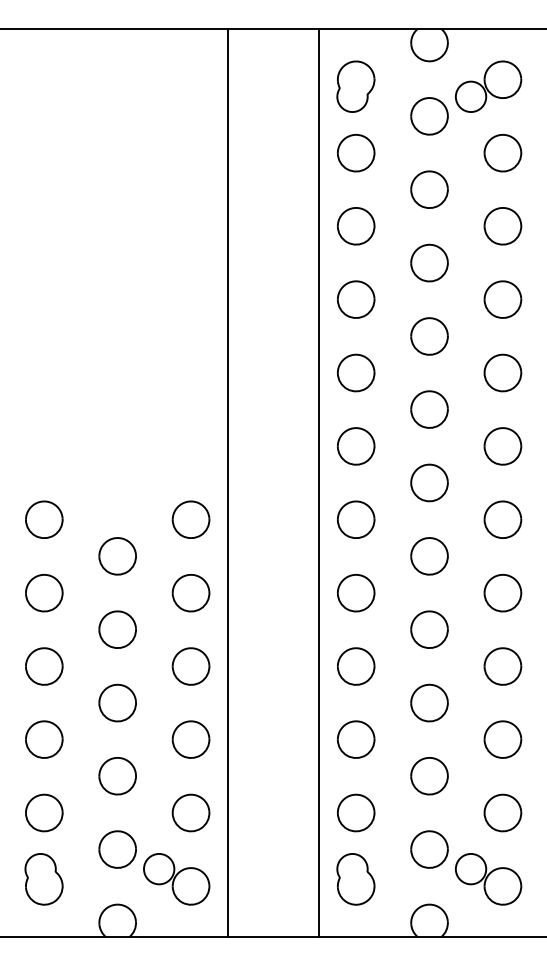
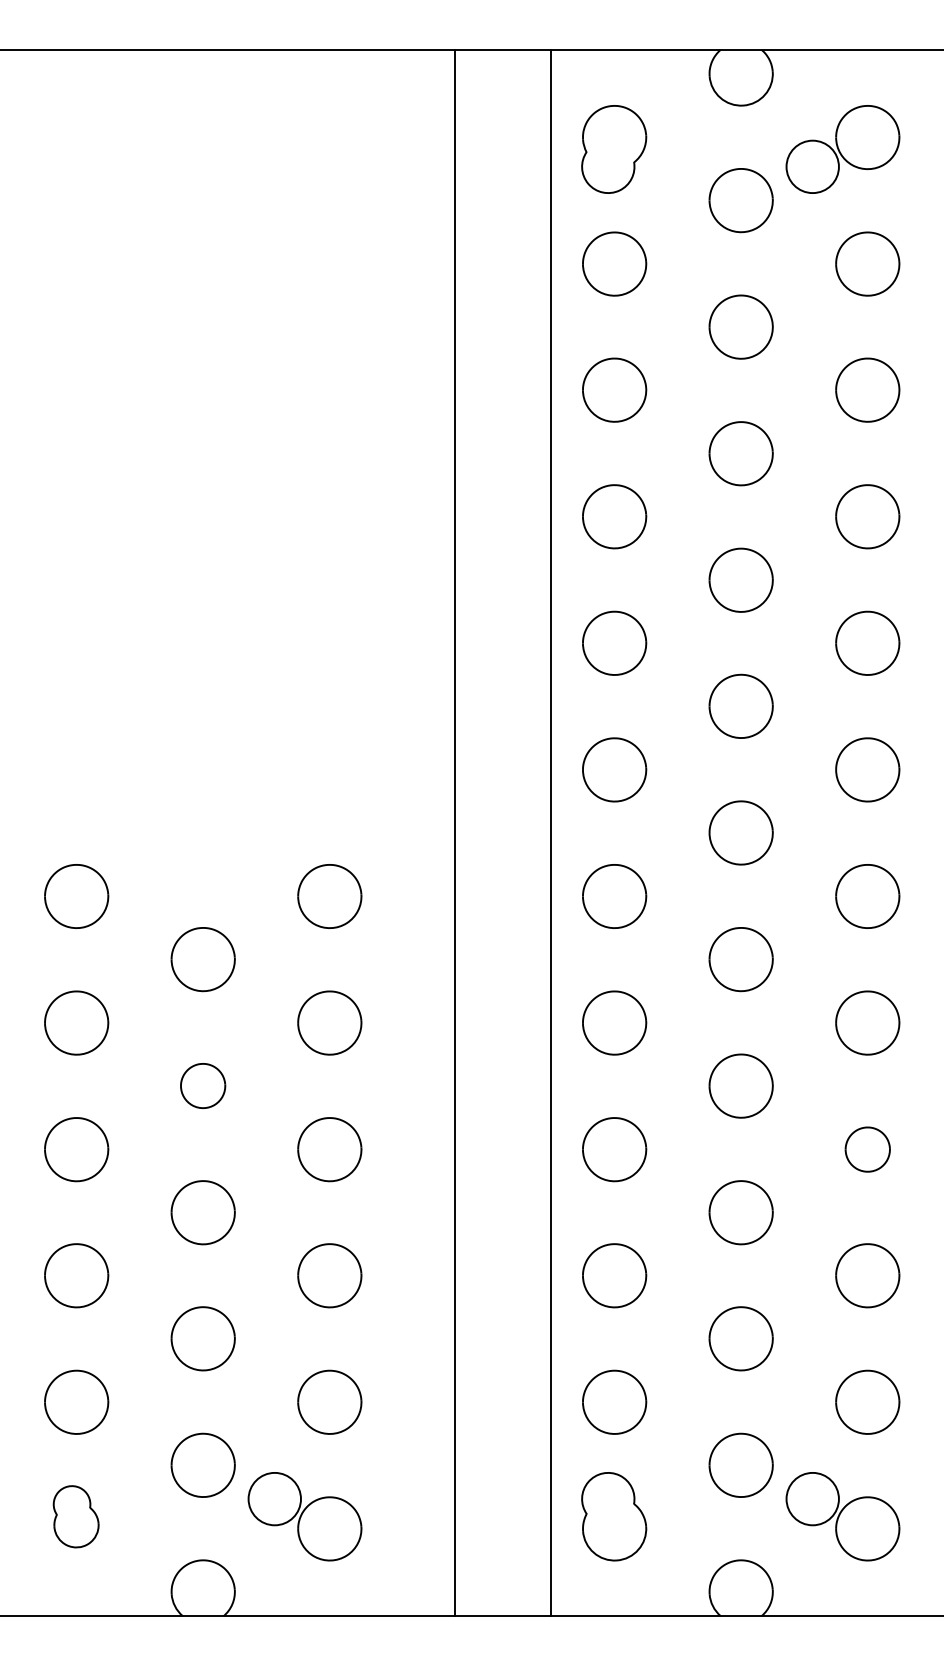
line: (227, 482) -> (454, 832), moved
part: (117, 629) -> (202, 1085), size x0.7
part: (502, 666) -> (867, 1149), size x0.7
part: (43, 879) -> (75, 1516), size x0.7

